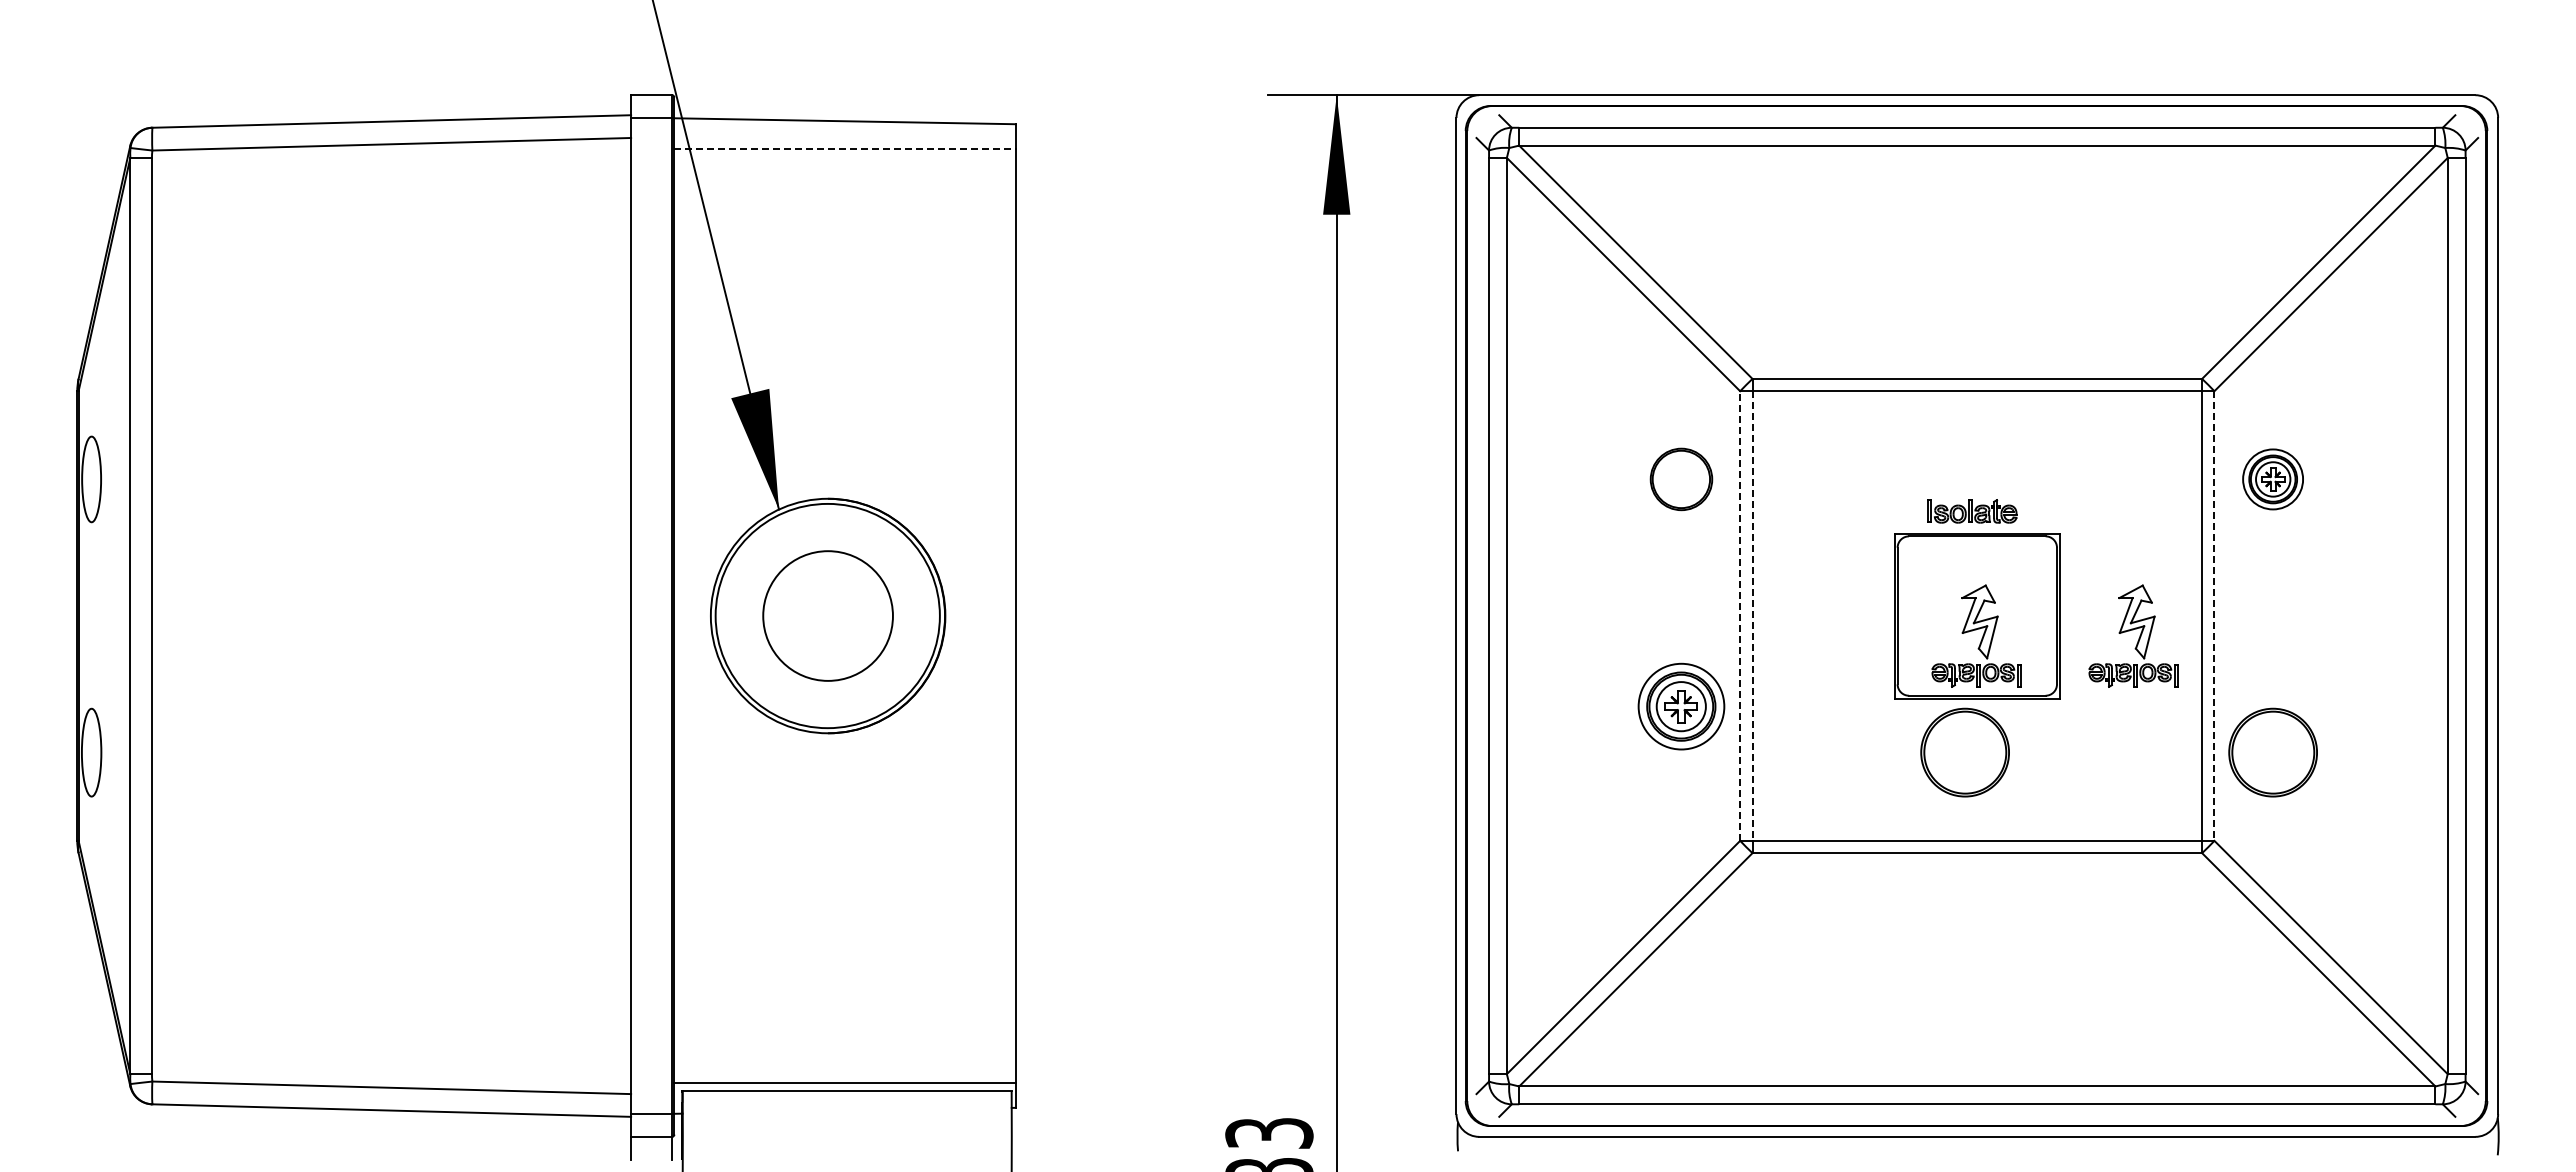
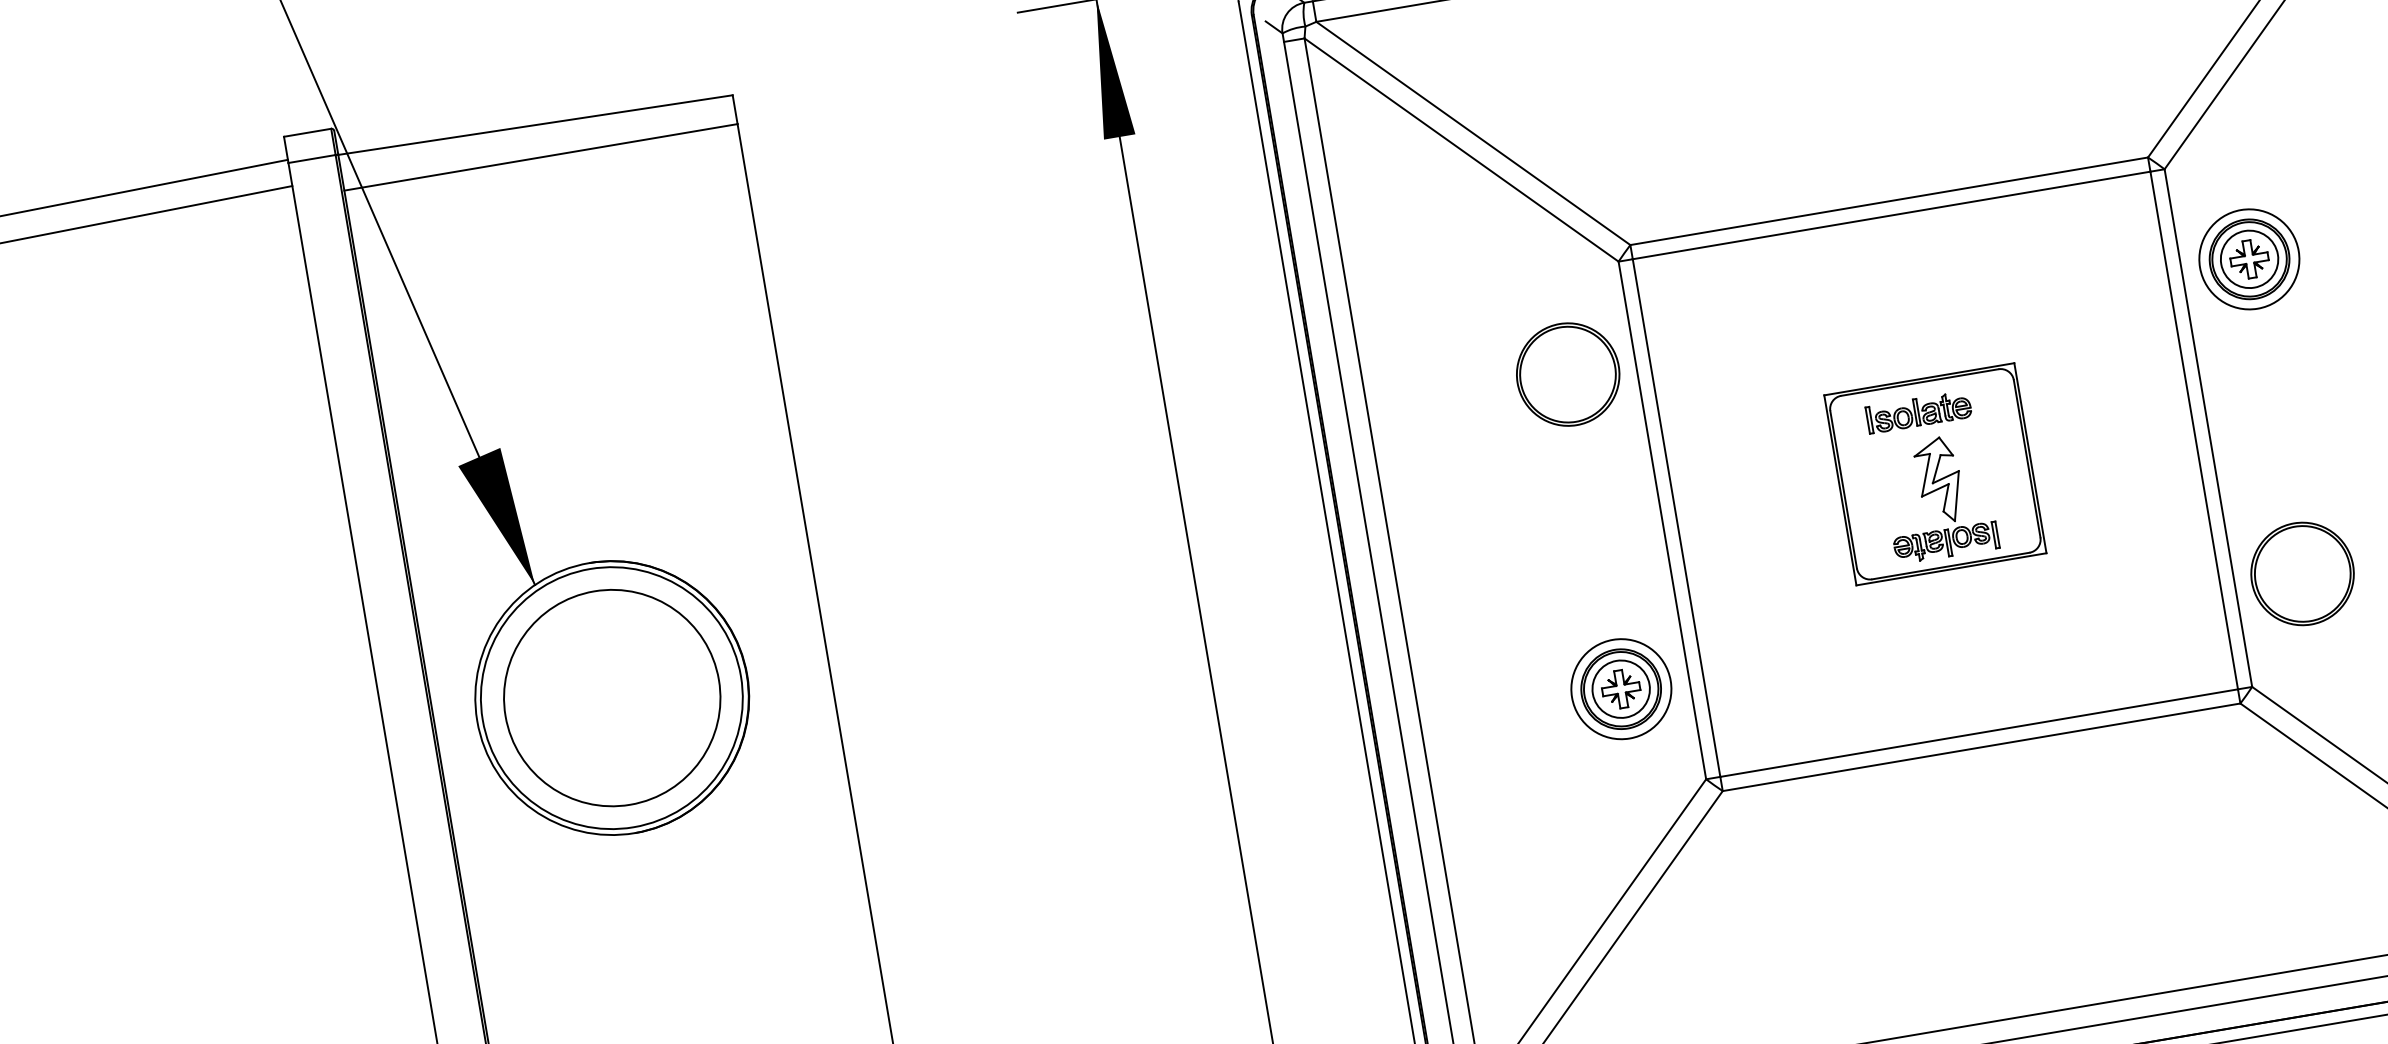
line: (845, 149) -> (541, 157), dashed -> solid
part: (1681, 479) -> (1568, 374), size x1.43
part: (2272, 479) -> (2248, 259), size x1.43
part: (1972, 511) -> (1919, 412), moved
circle: (827, 615) -> (611, 697), size x1.43
line: (1740, 616) -> (1662, 520), dashed -> solid
line: (1752, 616) -> (1676, 518), dashed -> solid
line: (2214, 616) -> (2208, 428), dashed -> solid
part: (2133, 635) -> (2119, 466), removed
part: (1681, 706) -> (1621, 689), moved
part: (1964, 752) -> (1947, 633), removed

